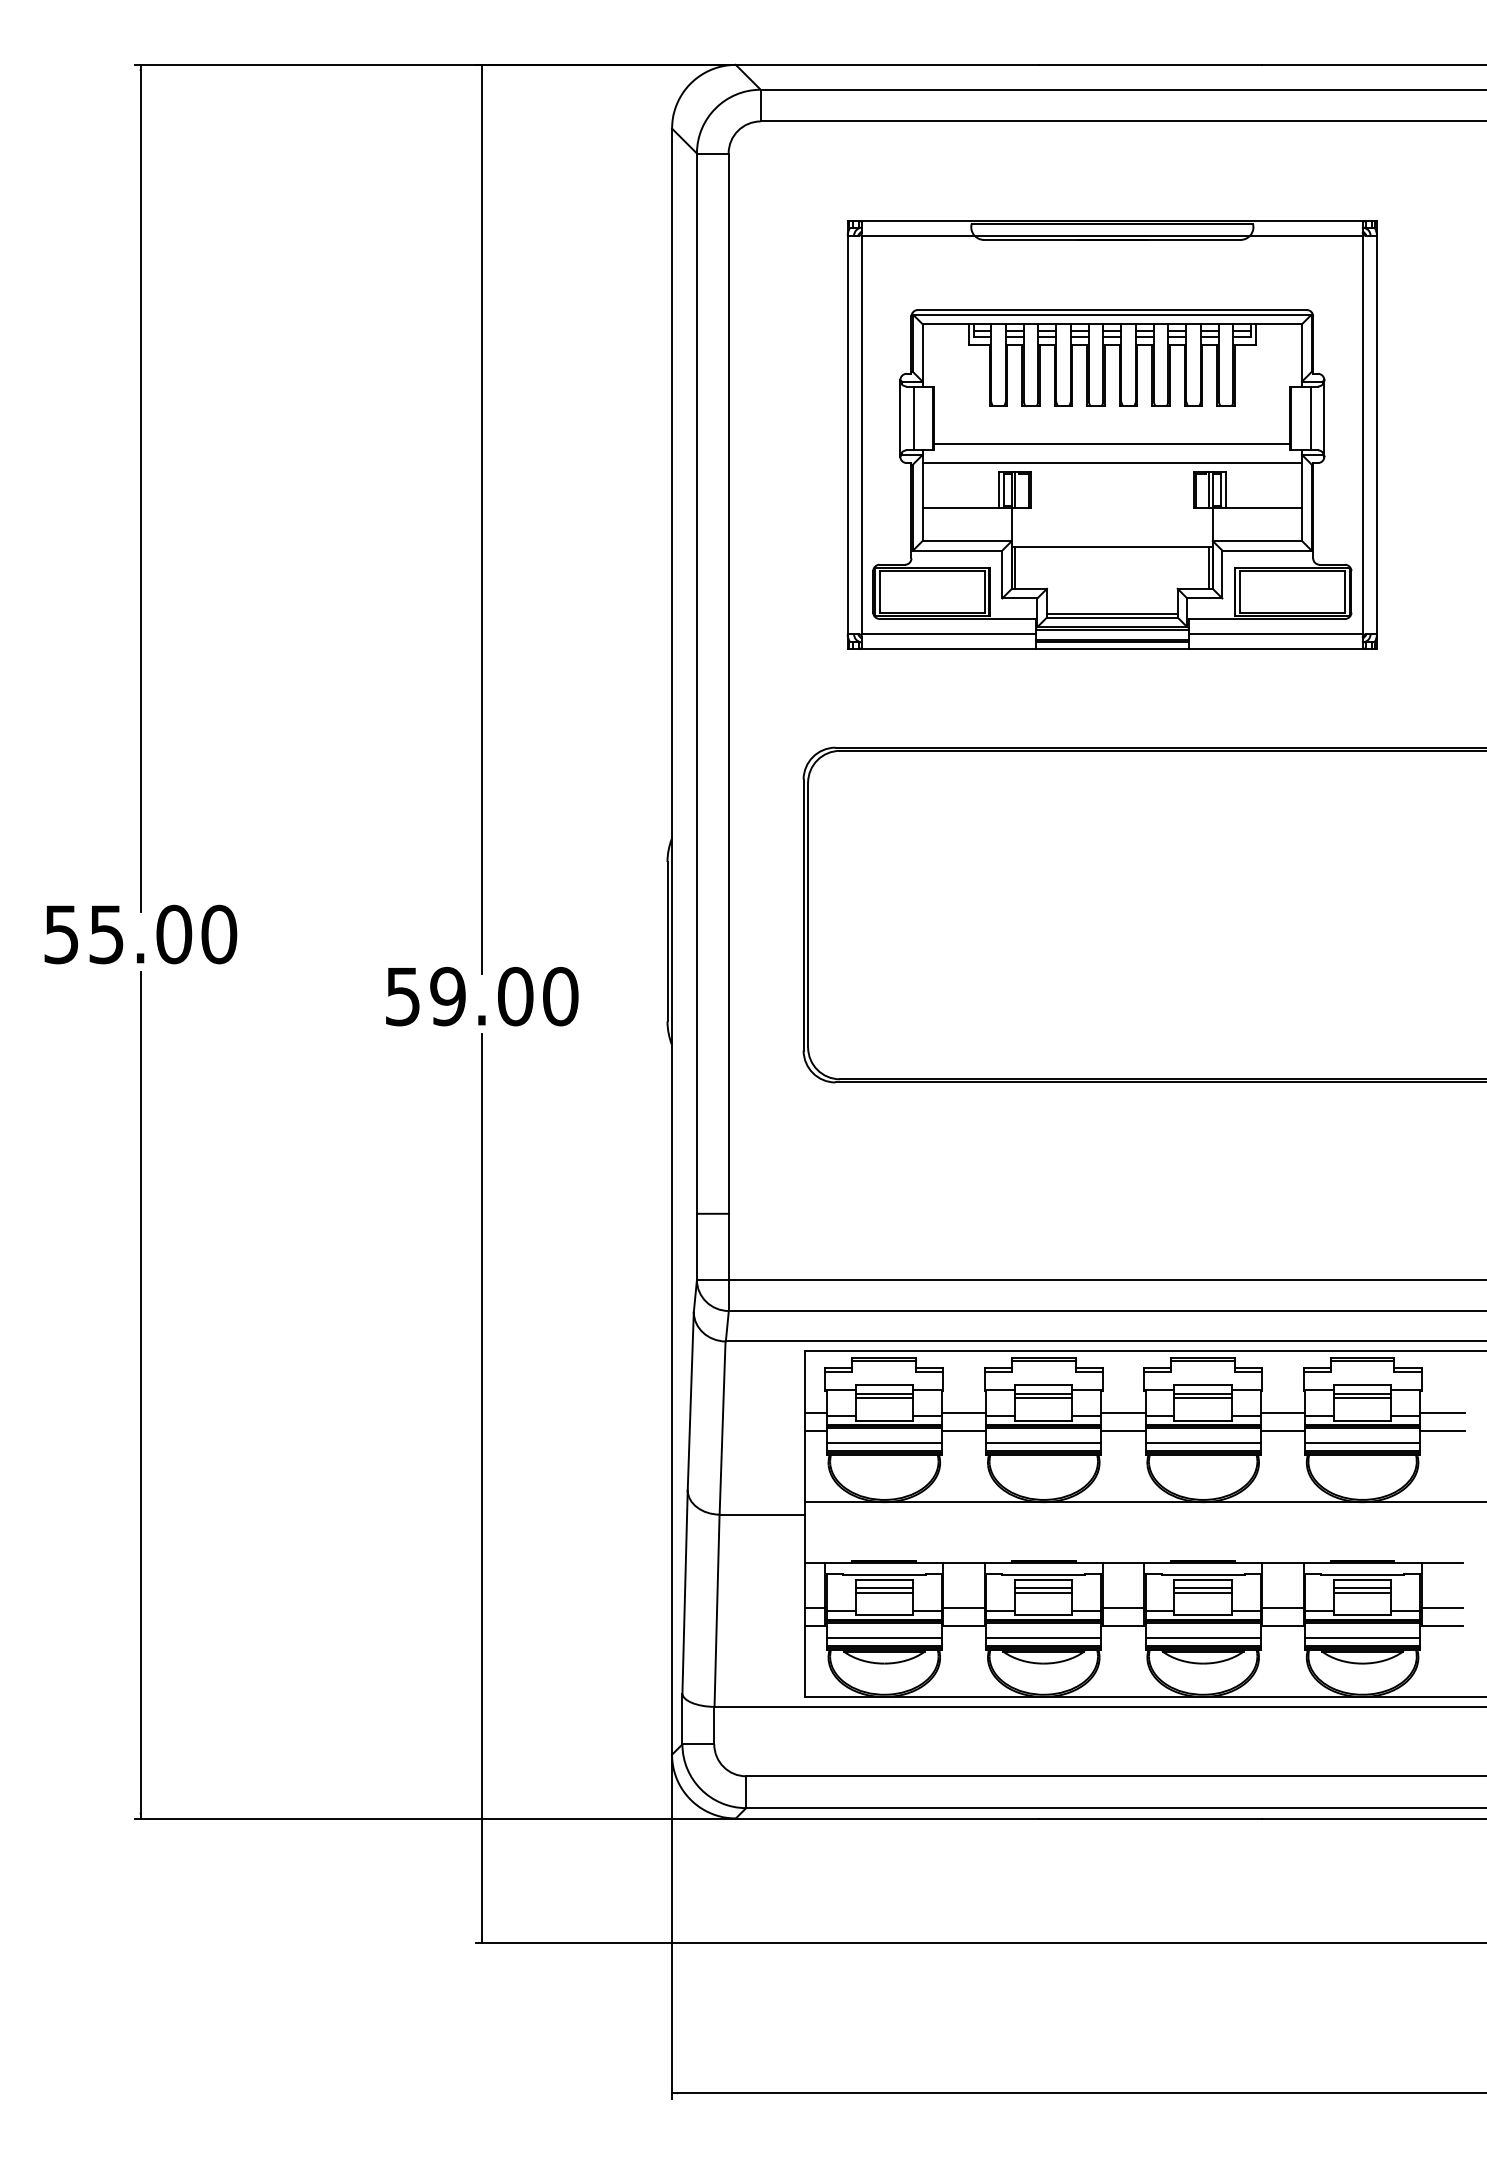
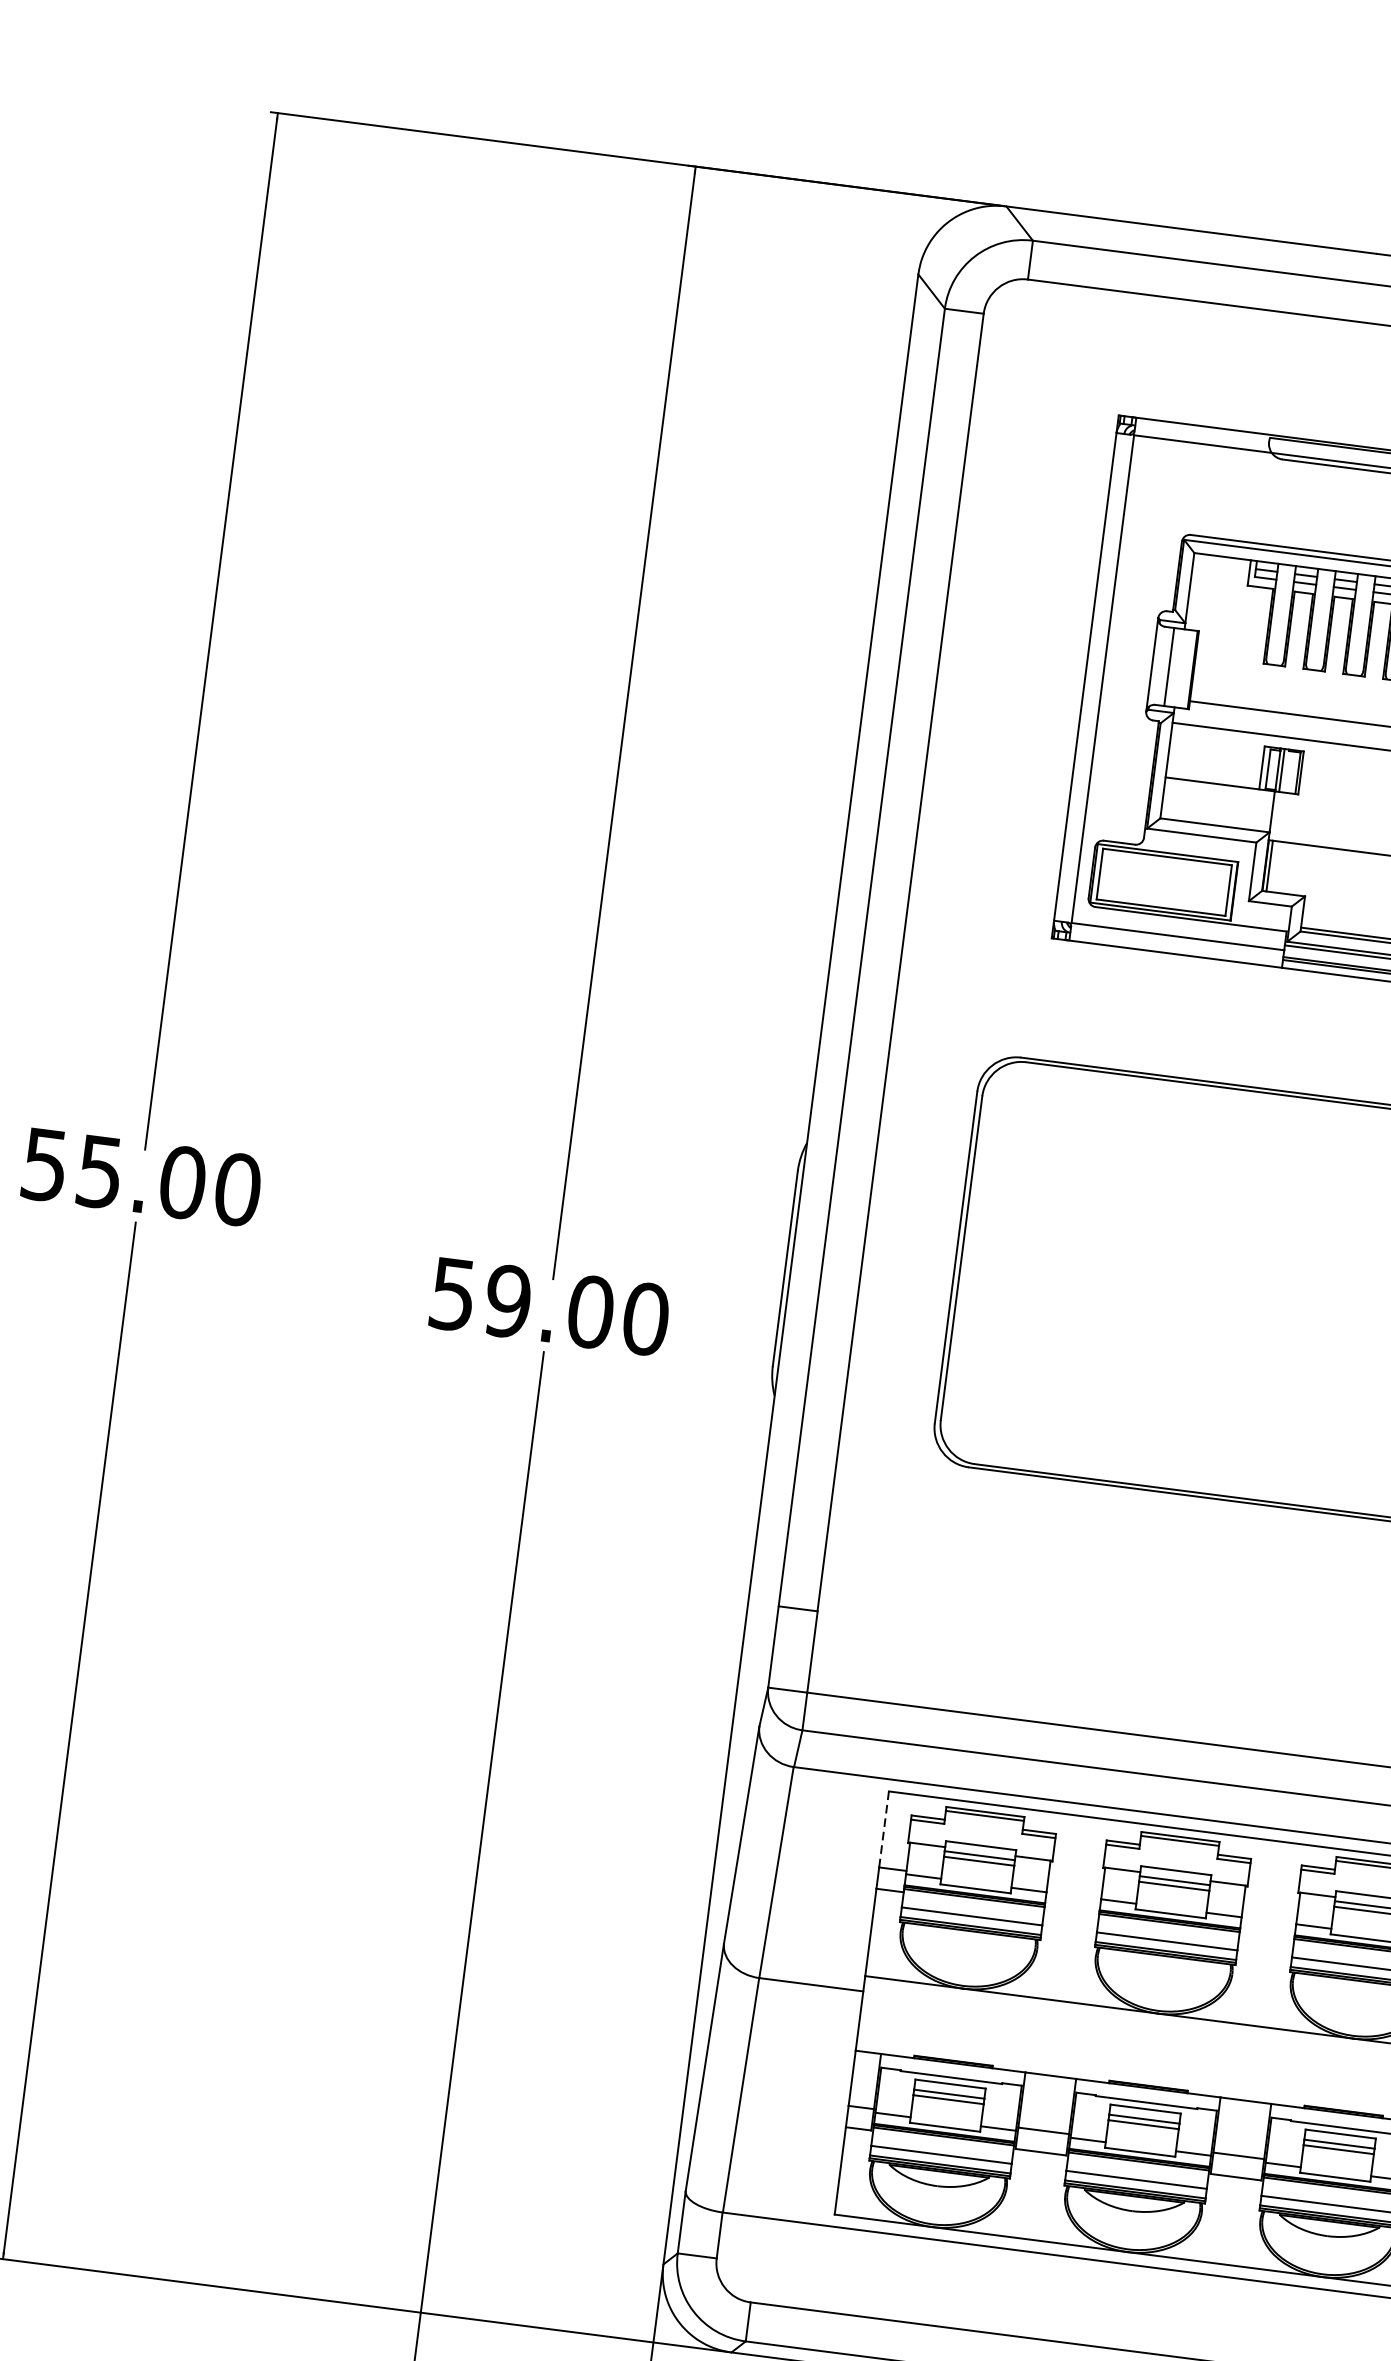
line: (804, 1382) -> (883, 1829), solid -> dashed
line: (963, 1413) -> (1073, 1892), removed
line: (1123, 1413) -> (1269, 1917), removed
line: (963, 1430) -> (1070, 1913), removed
line: (1123, 1430) -> (1266, 1938), removed

